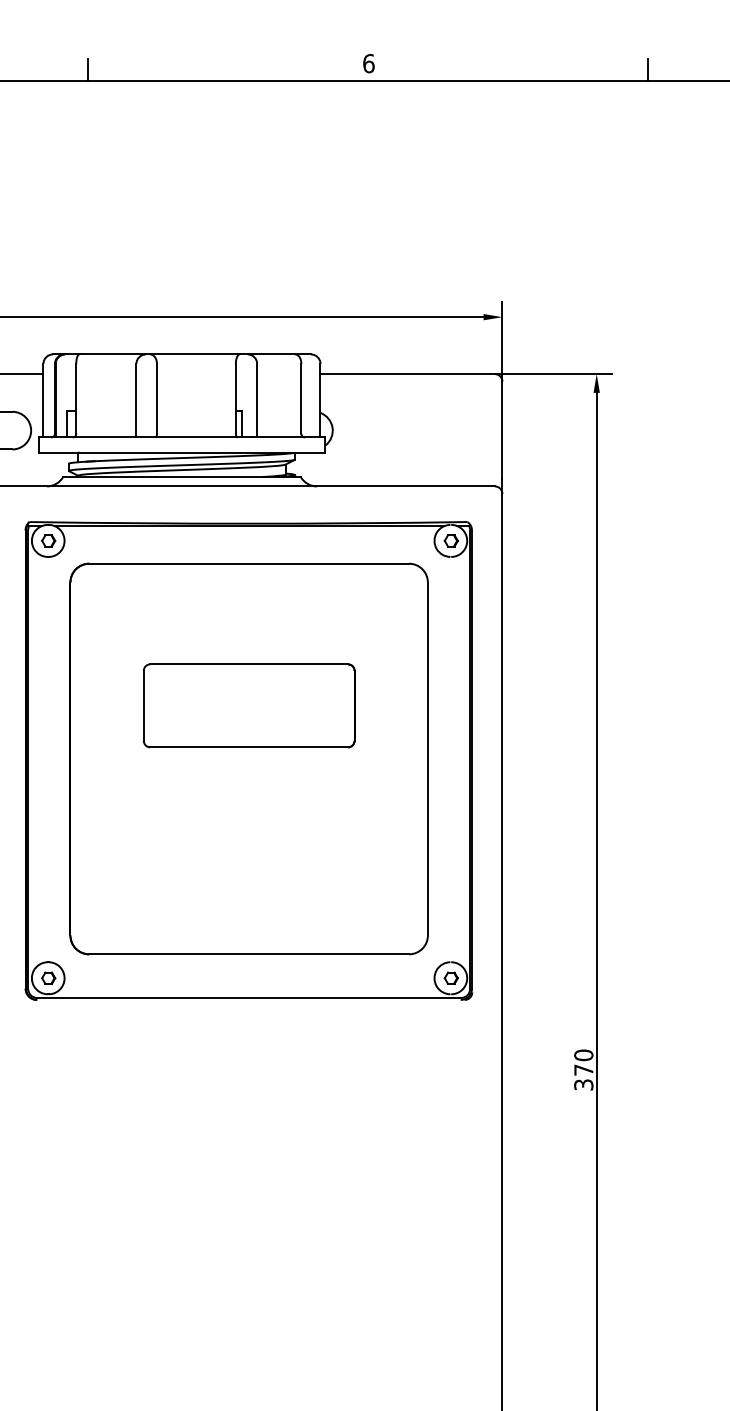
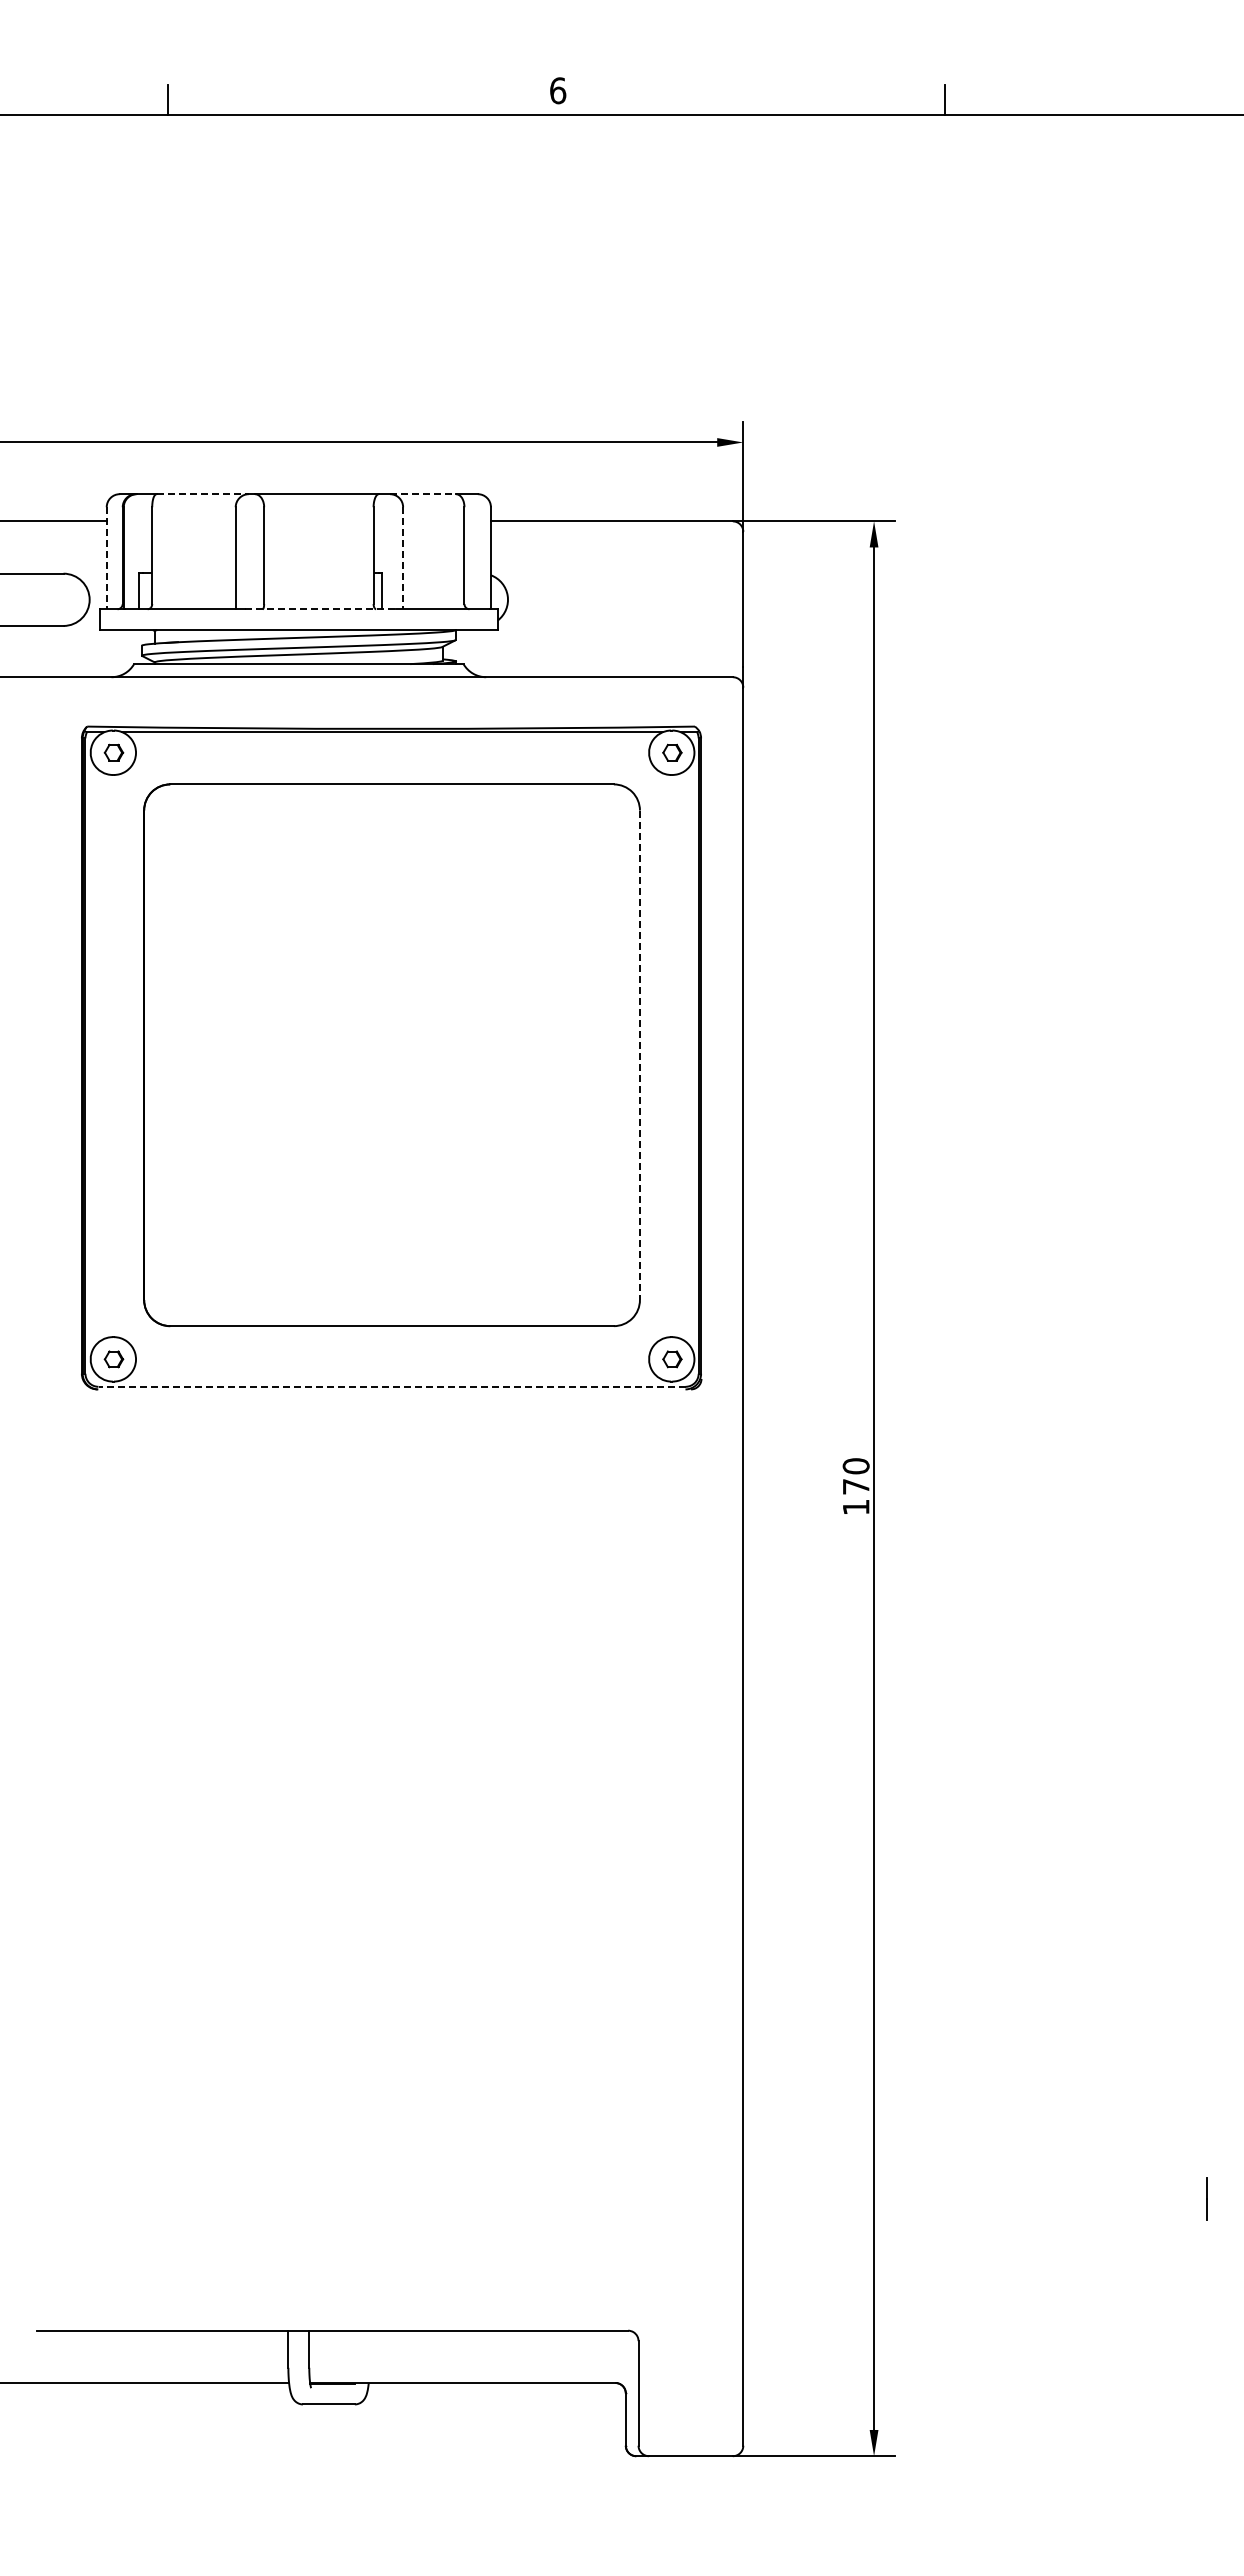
line: (113, 354) -> (203, 494), solid -> dashed
line: (271, 354) -> (422, 494), solid -> dashed
line: (43, 400) -> (106, 558), solid -> dashed
line: (257, 400) -> (403, 558), solid -> dashed
line: (197, 437) -> (320, 609), solid -> dashed
part: (249, 705) -> (392, 981), removed
line: (427, 759) -> (639, 1055), solid -> dashed
line: (249, 997) -> (392, 1386), solid -> dashed
text: (583, 1085) -> (855, 1507), 370 -> 170

